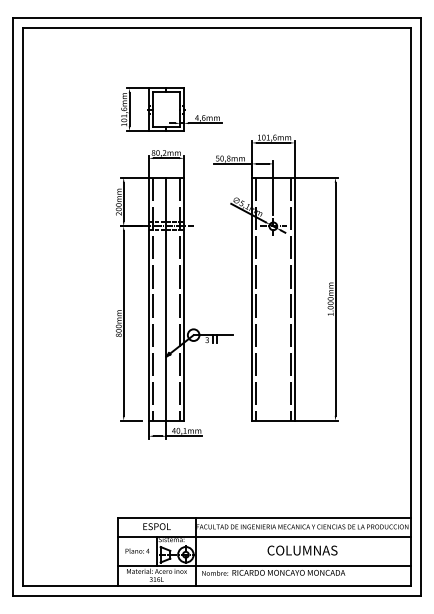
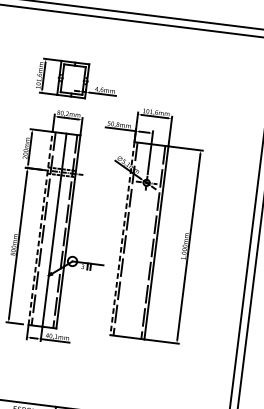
line: (148, 298) -> (40, 227), solid -> dashed
line: (251, 299) -> (122, 238), solid -> dashed

